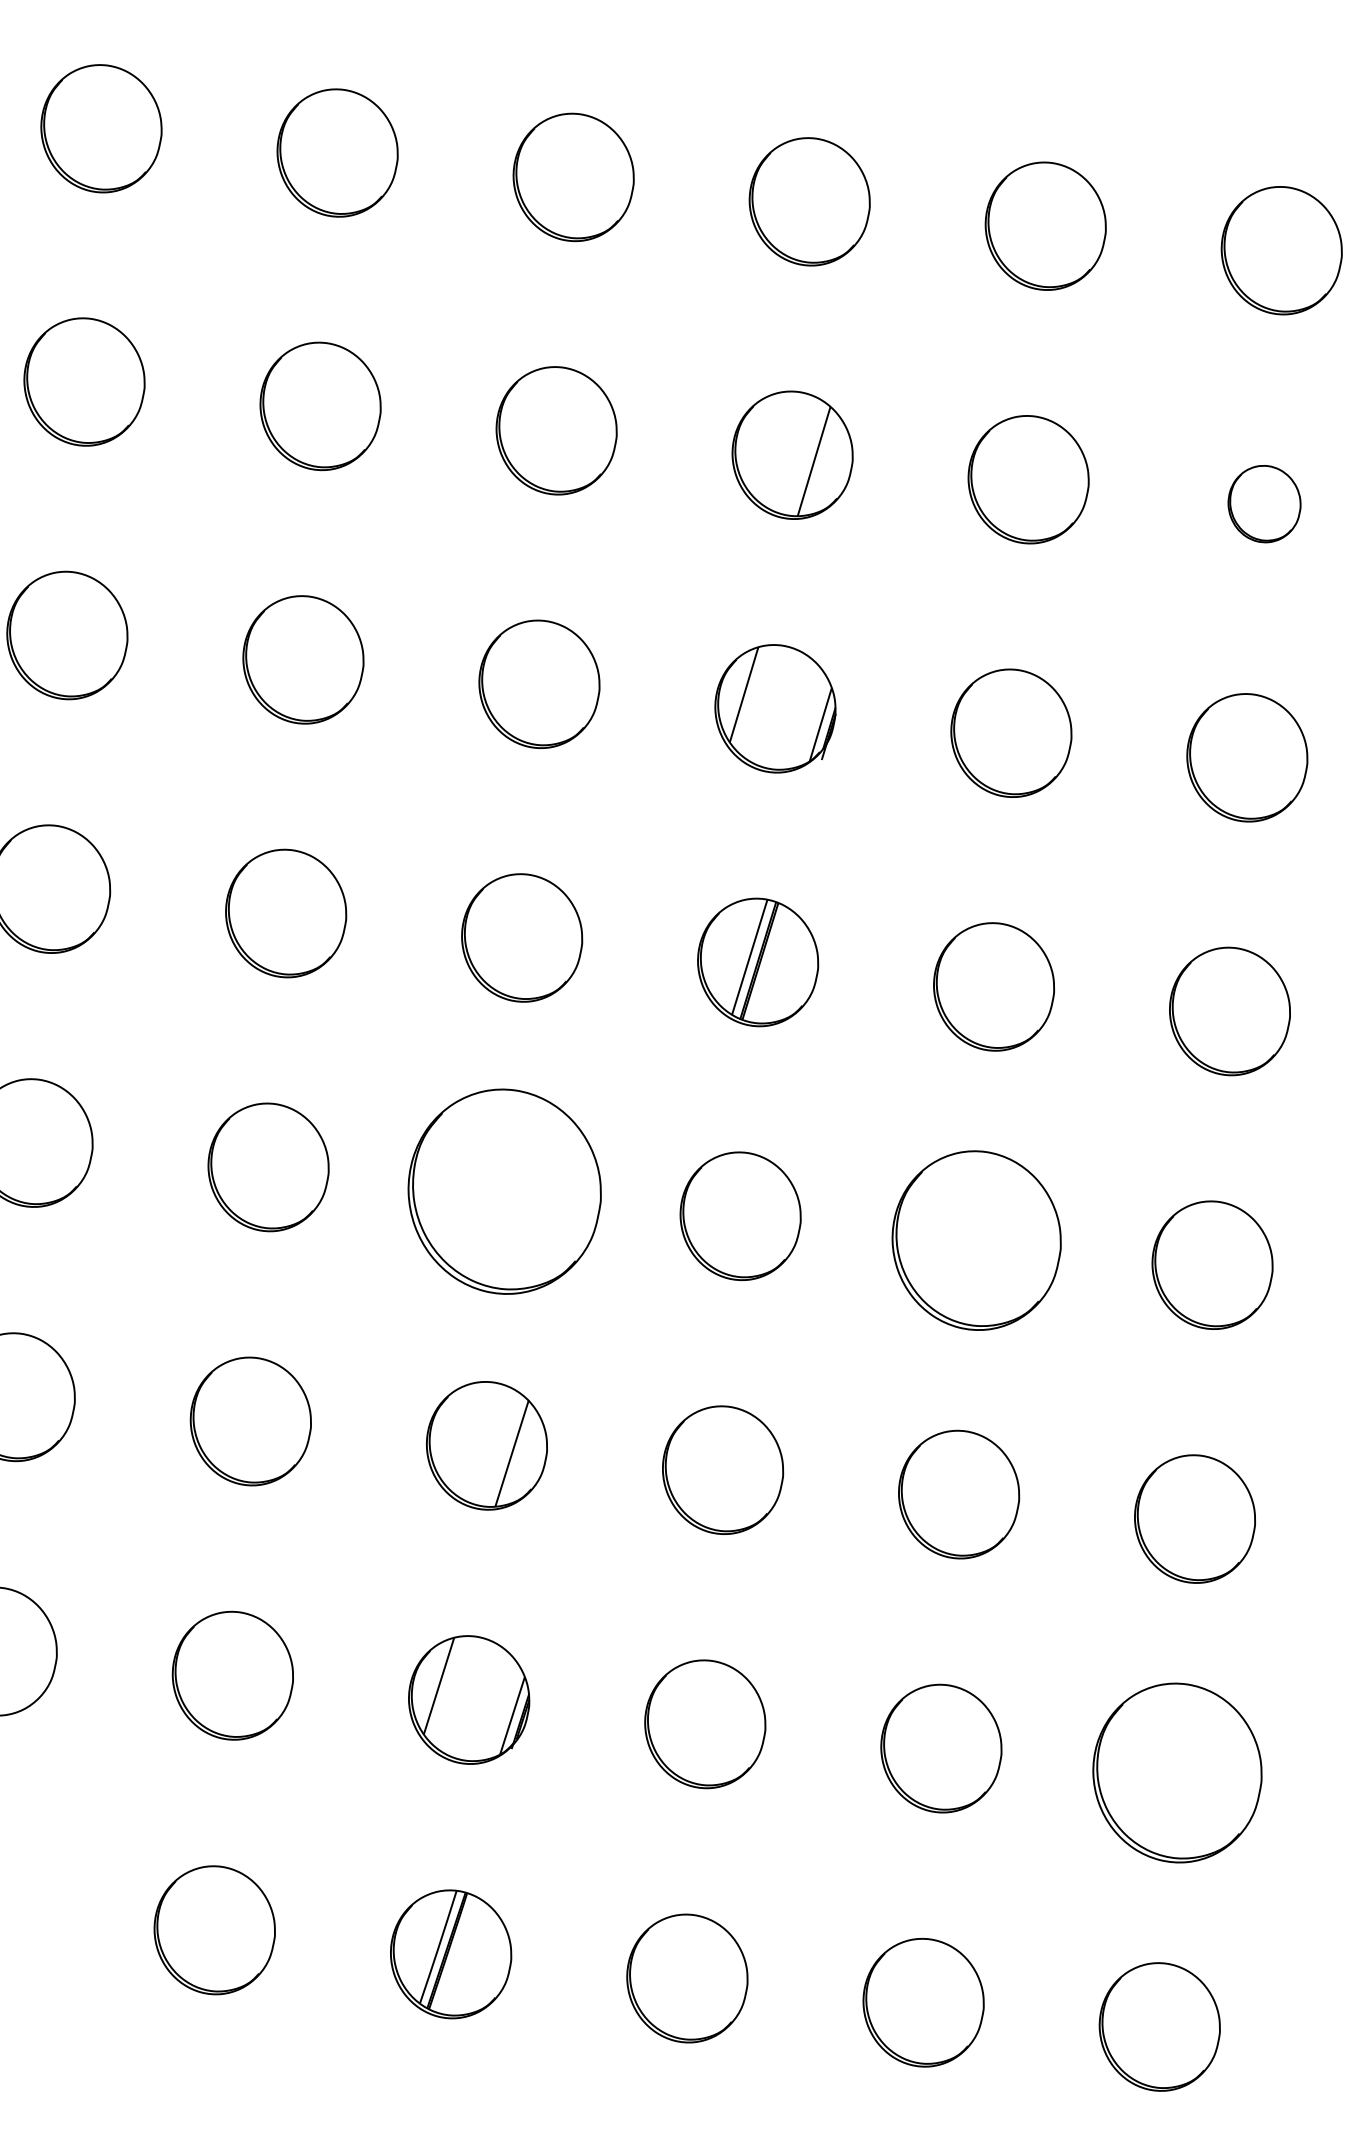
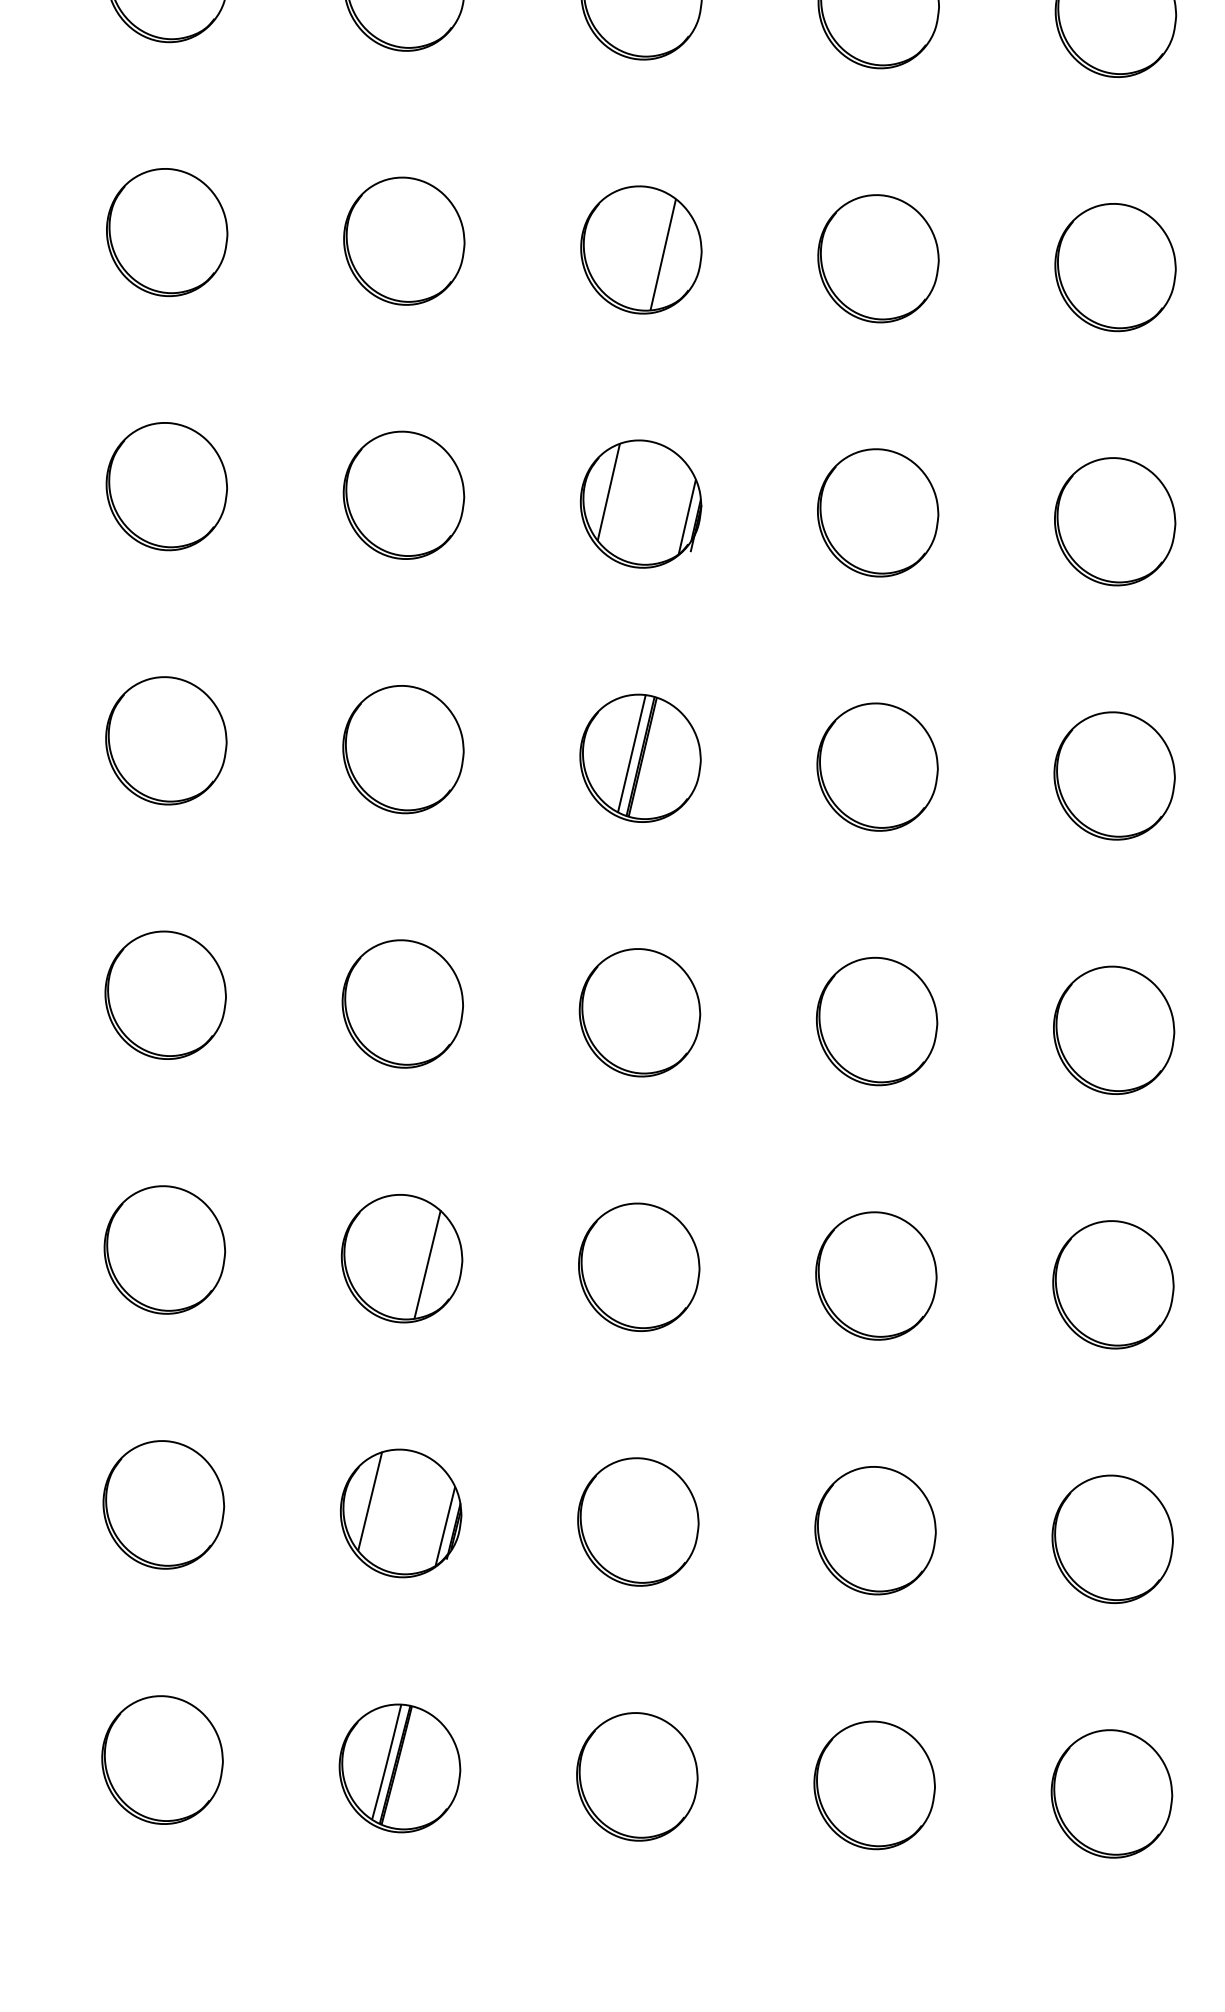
part: (1264, 503) -> (1115, 266), size x1.67
part: (504, 1191) -> (402, 1003), size x0.62
part: (976, 1240) -> (876, 1021), size x0.71
part: (1177, 1772) -> (1112, 1538), size x0.71

